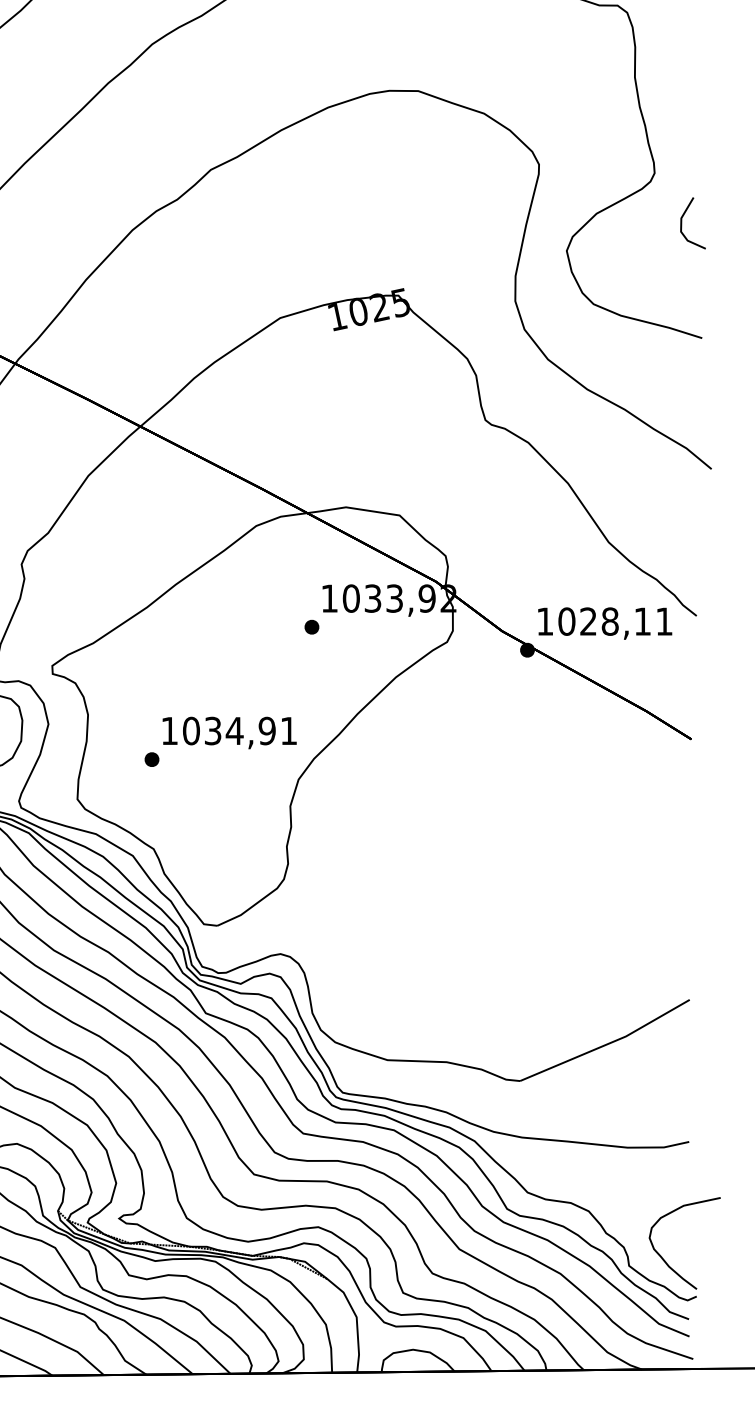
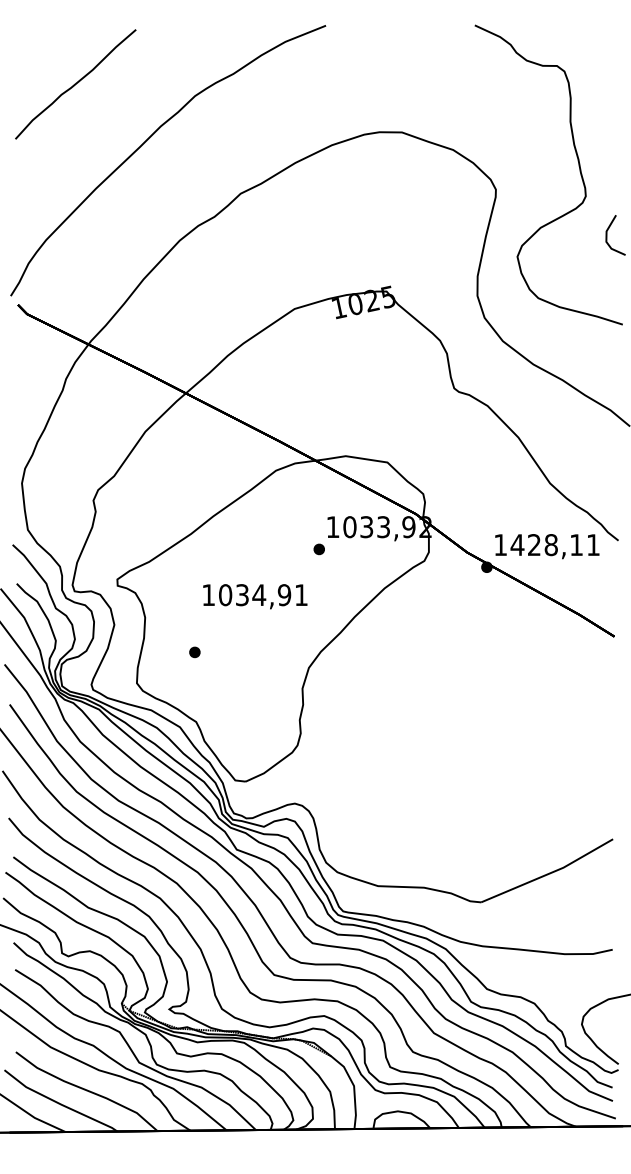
text: (566, 622) -> (517, 545), 1028,11 -> 1428,11
text: (229, 732) -> (255, 596), moved

